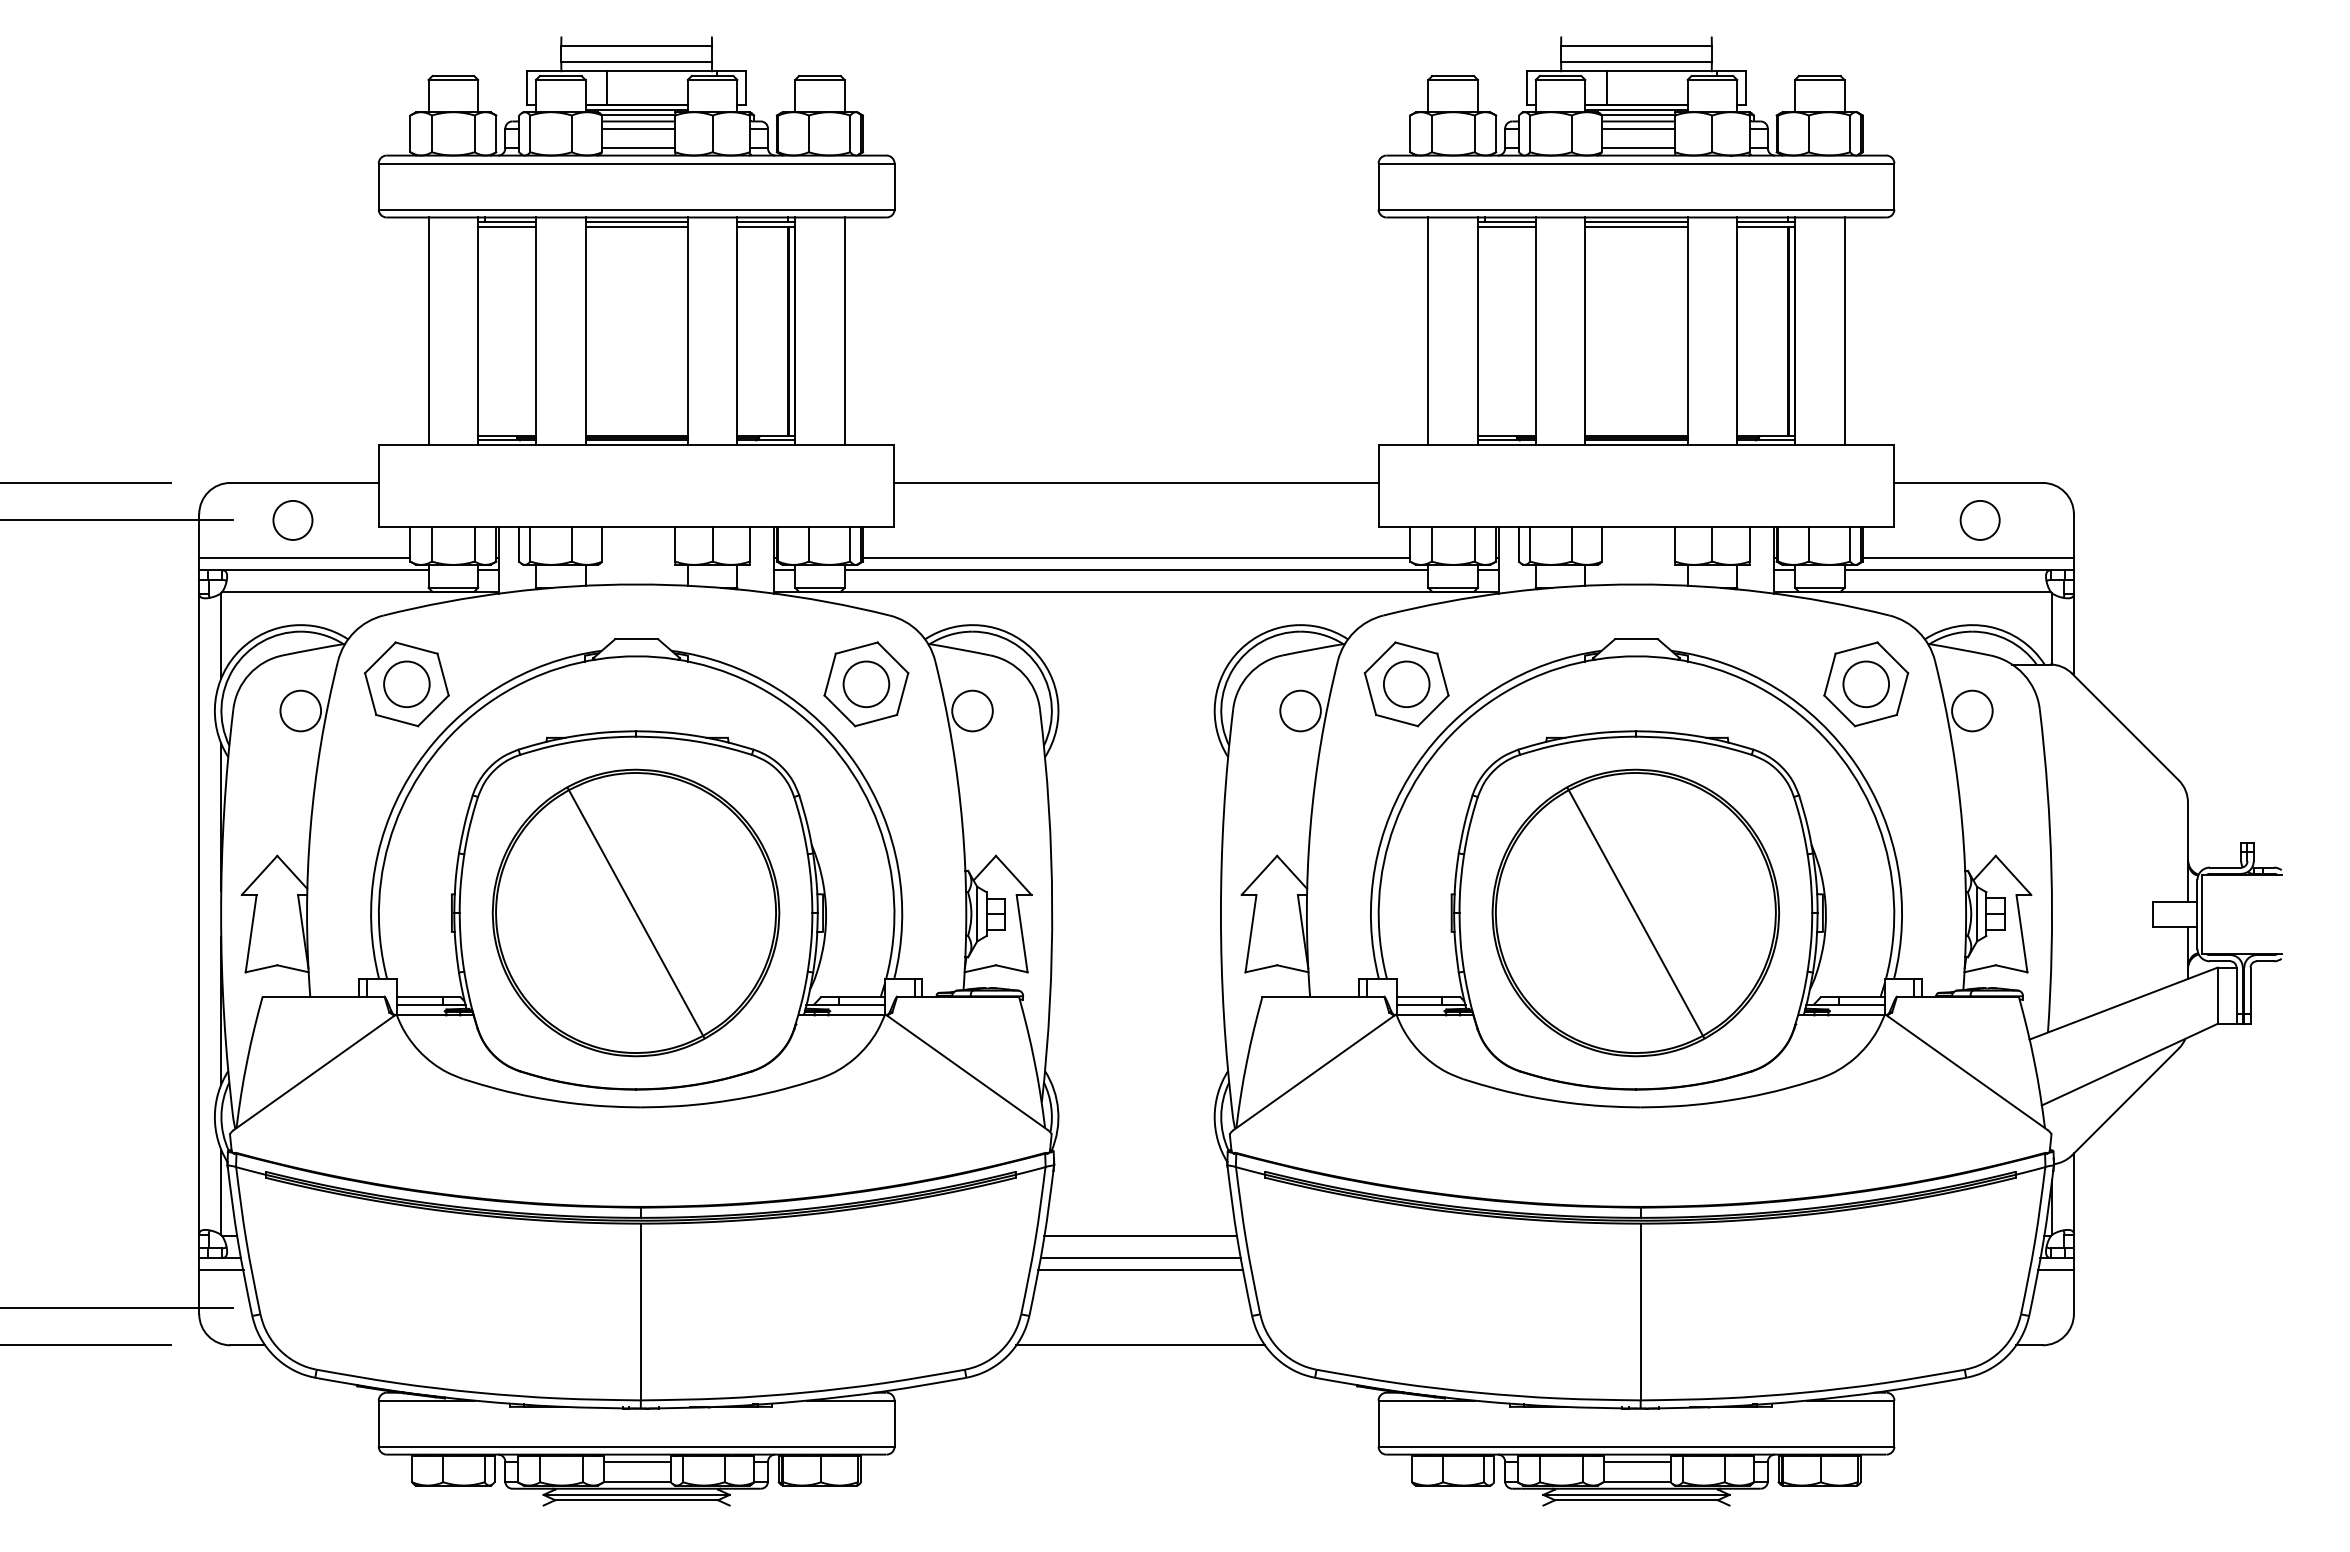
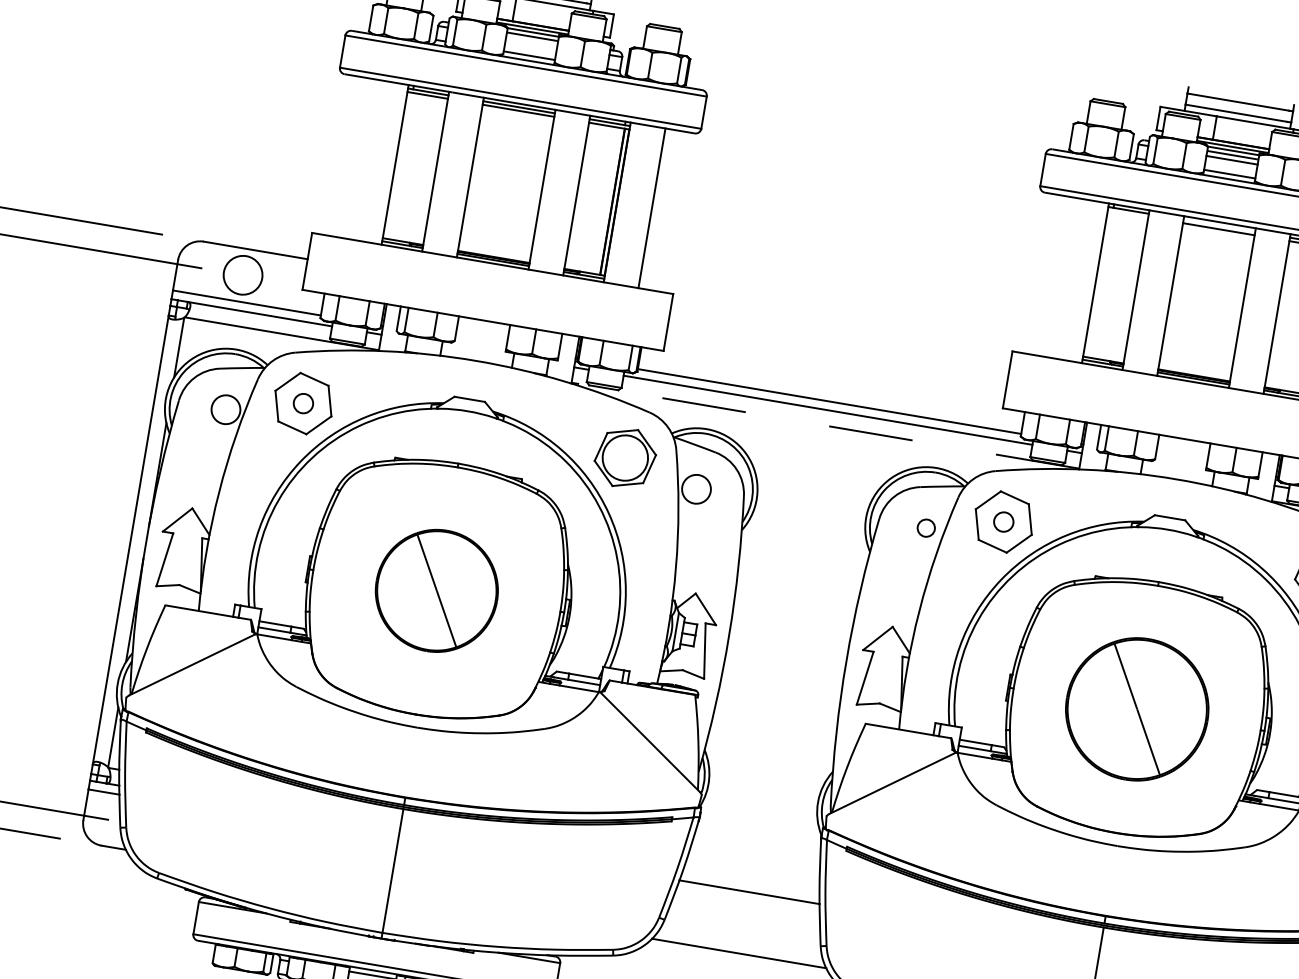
line: (638, 128) -> (531, 41), removed
line: (1636, 222) -> (1219, 225), removed
line: (1506, 227) -> (1127, 213), removed
line: (428, 331) -> (360, 159), removed
line: (1428, 331) -> (1060, 277), removed
line: (1136, 482) -> (838, 348), removed
circle: (292, 520) -> (242, 275), size x1.4
line: (1136, 592) -> (825, 425), solid -> dashed
circle: (406, 684) -> (303, 403), size x0.6
circle: (866, 684) -> (625, 458), size x1.4
circle: (1406, 684) -> (1003, 522), size x0.6
circle: (1300, 710) -> (926, 527), size x0.6
part: (635, 912) -> (436, 590), size x0.6
part: (1635, 912) -> (1137, 708), size x0.7
line: (1140, 1235) -> (752, 876), removed
line: (1140, 1270) -> (747, 901), removed

